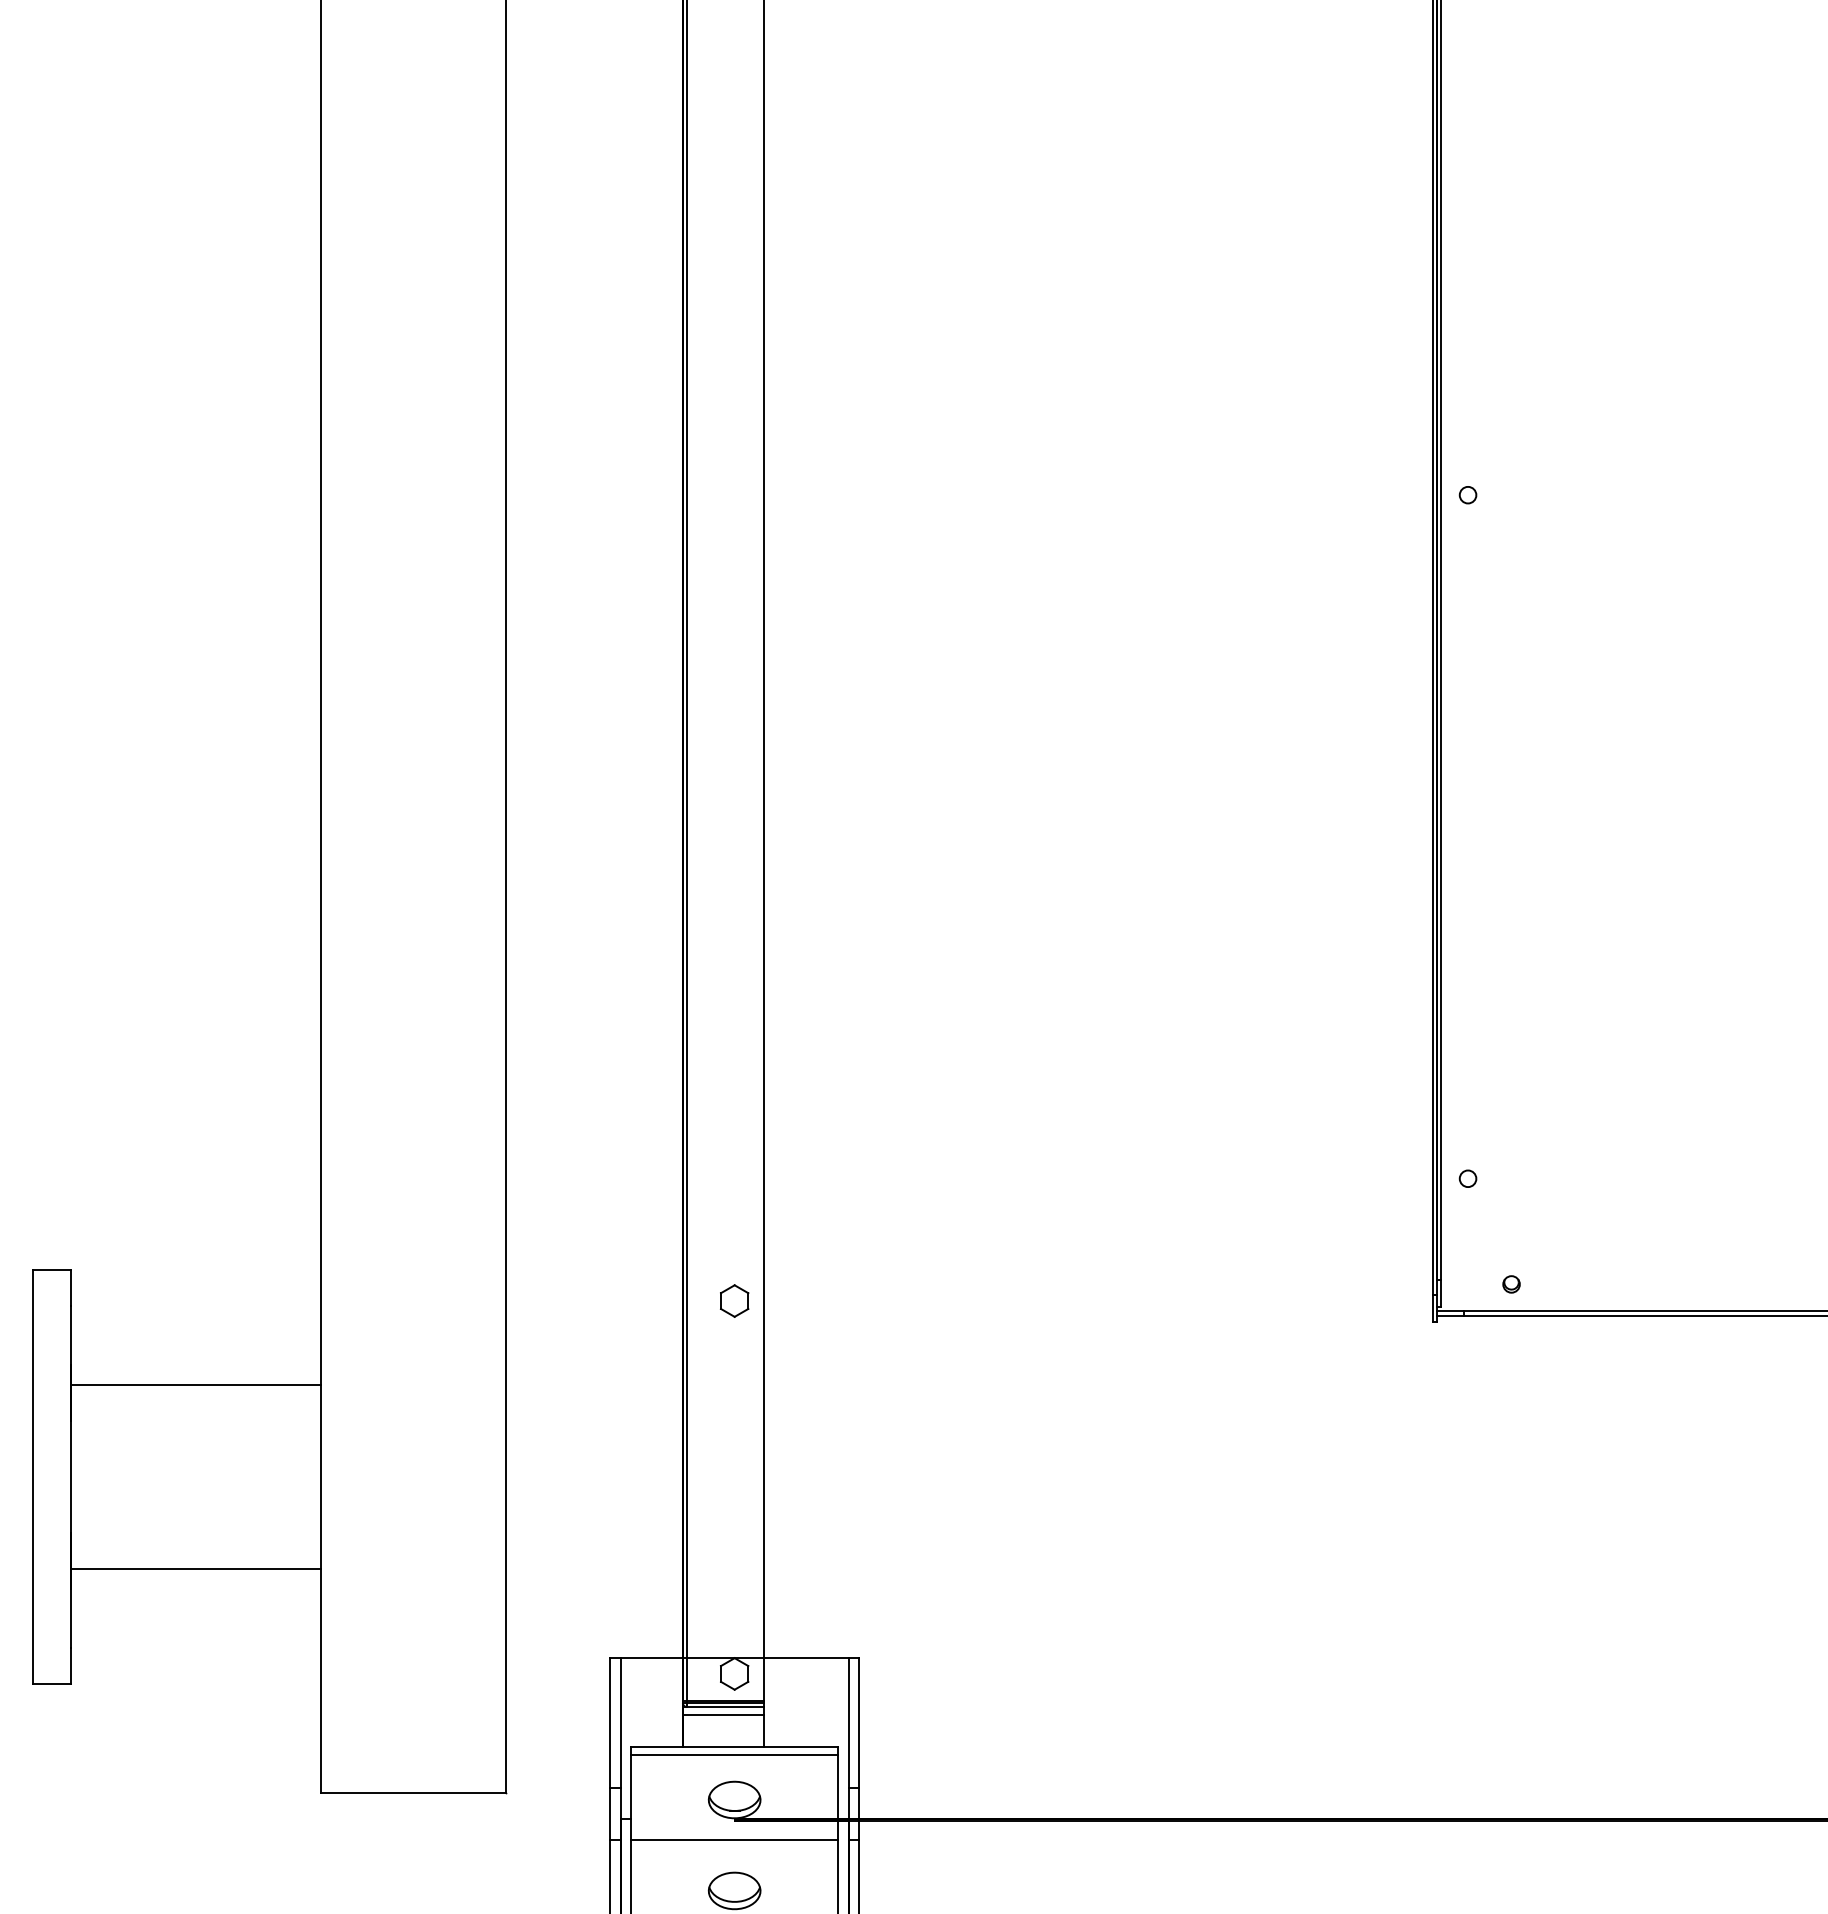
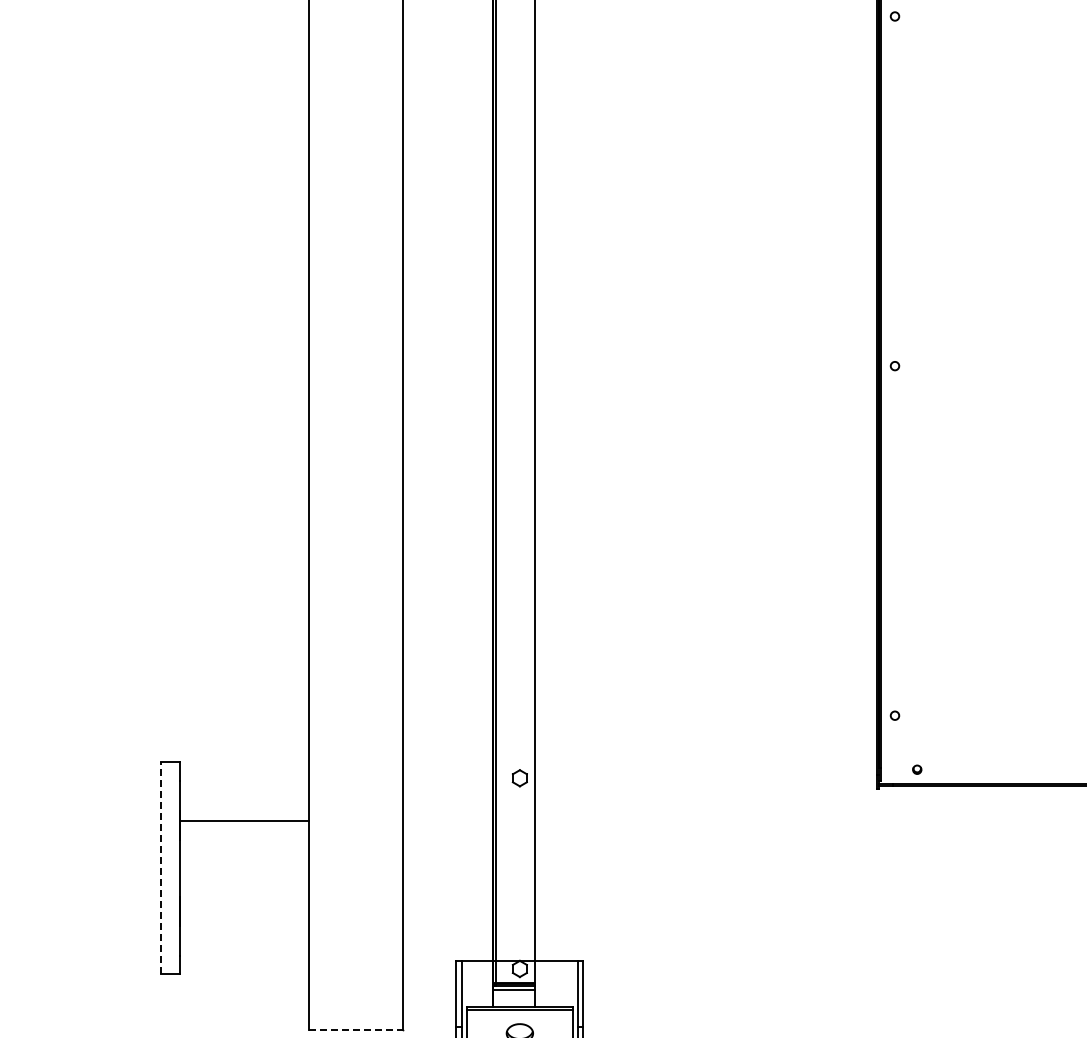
line: (33, 1477) -> (161, 868), solid -> dashed
line: (196, 1569) -> (244, 915), removed
line: (415, 1792) -> (356, 1029), solid -> dashed

